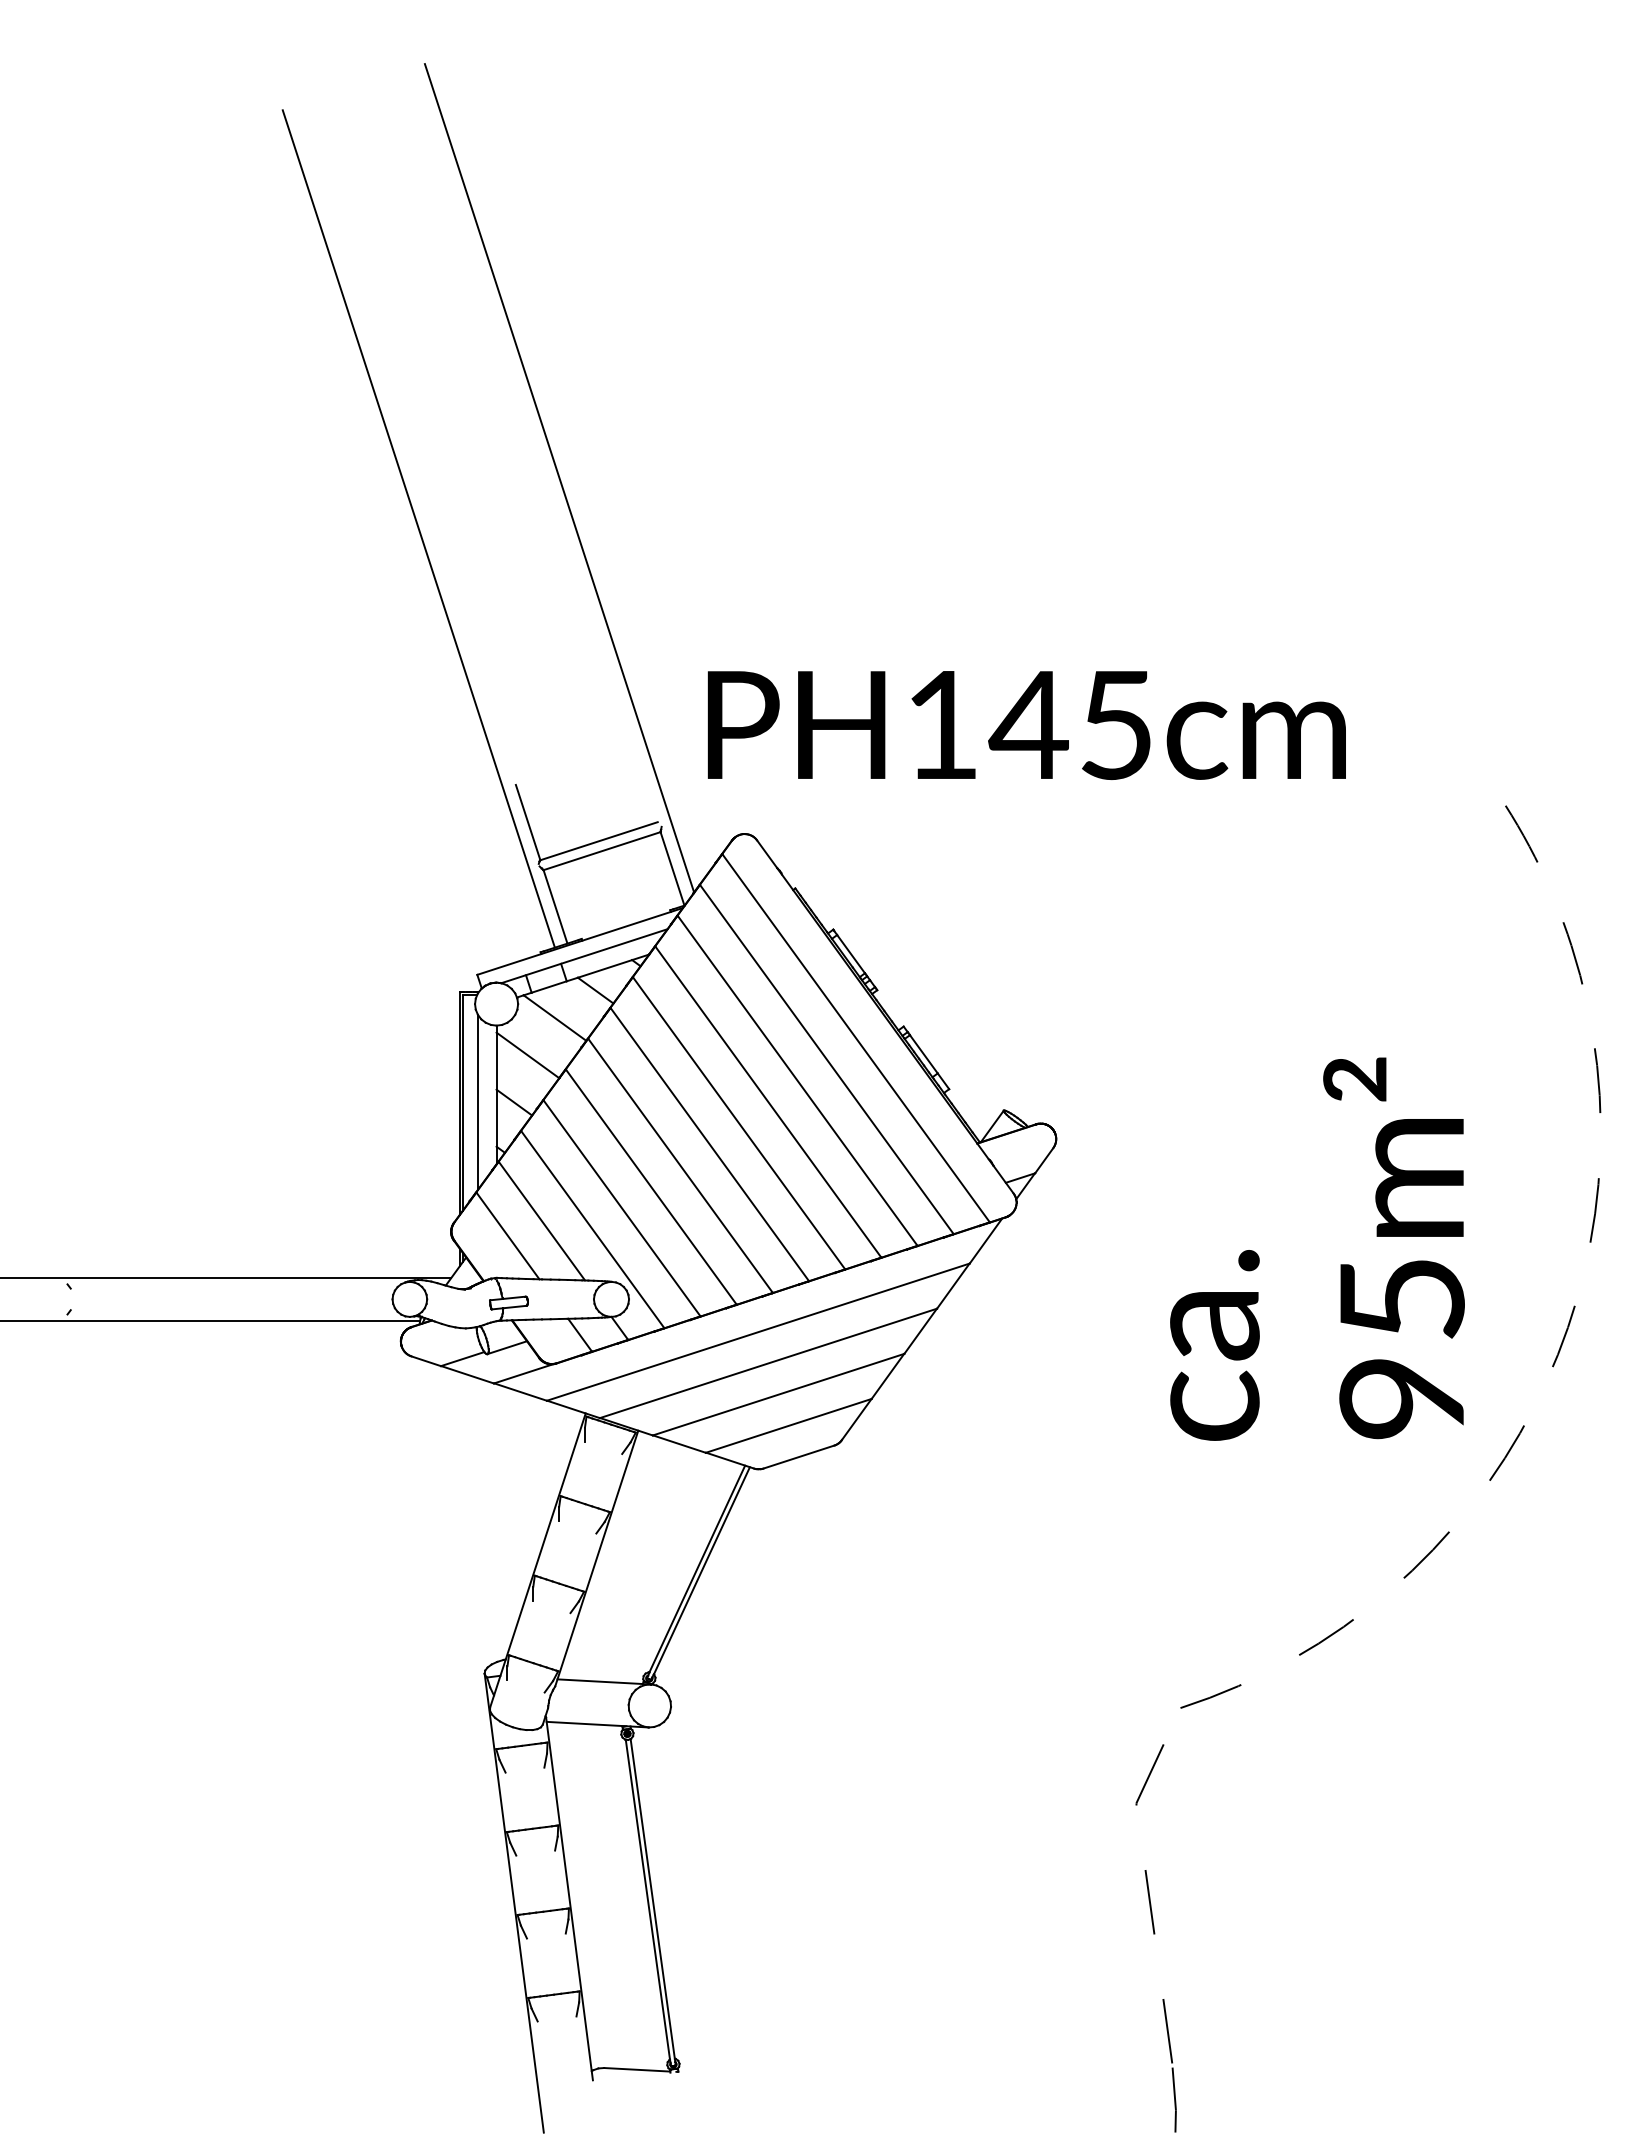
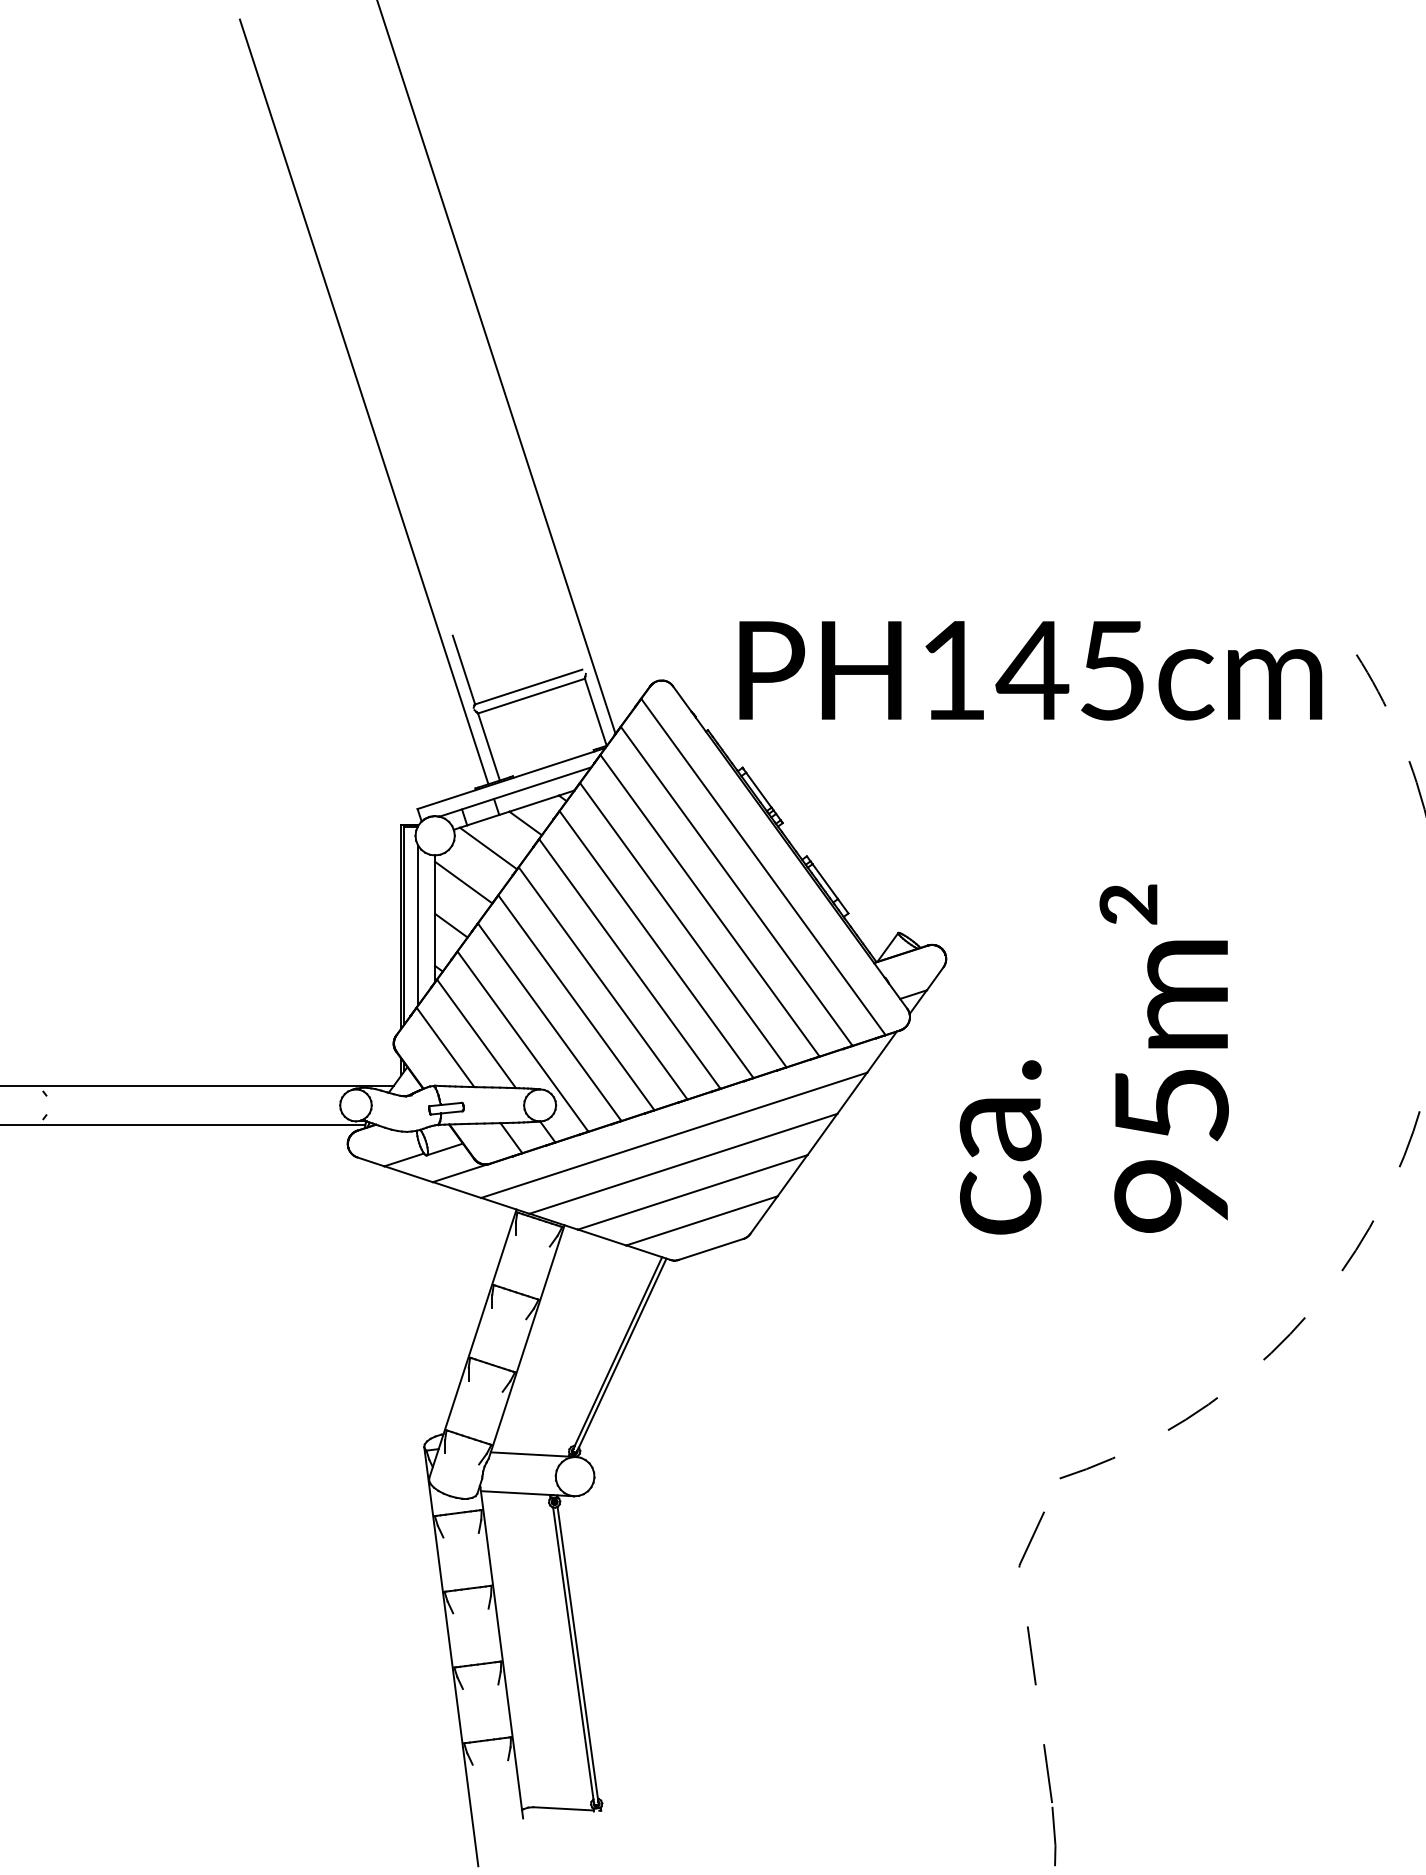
text: (1026, 725) -> (1030, 670), moved
text: (1317, 1248) -> (1094, 1058), moved

